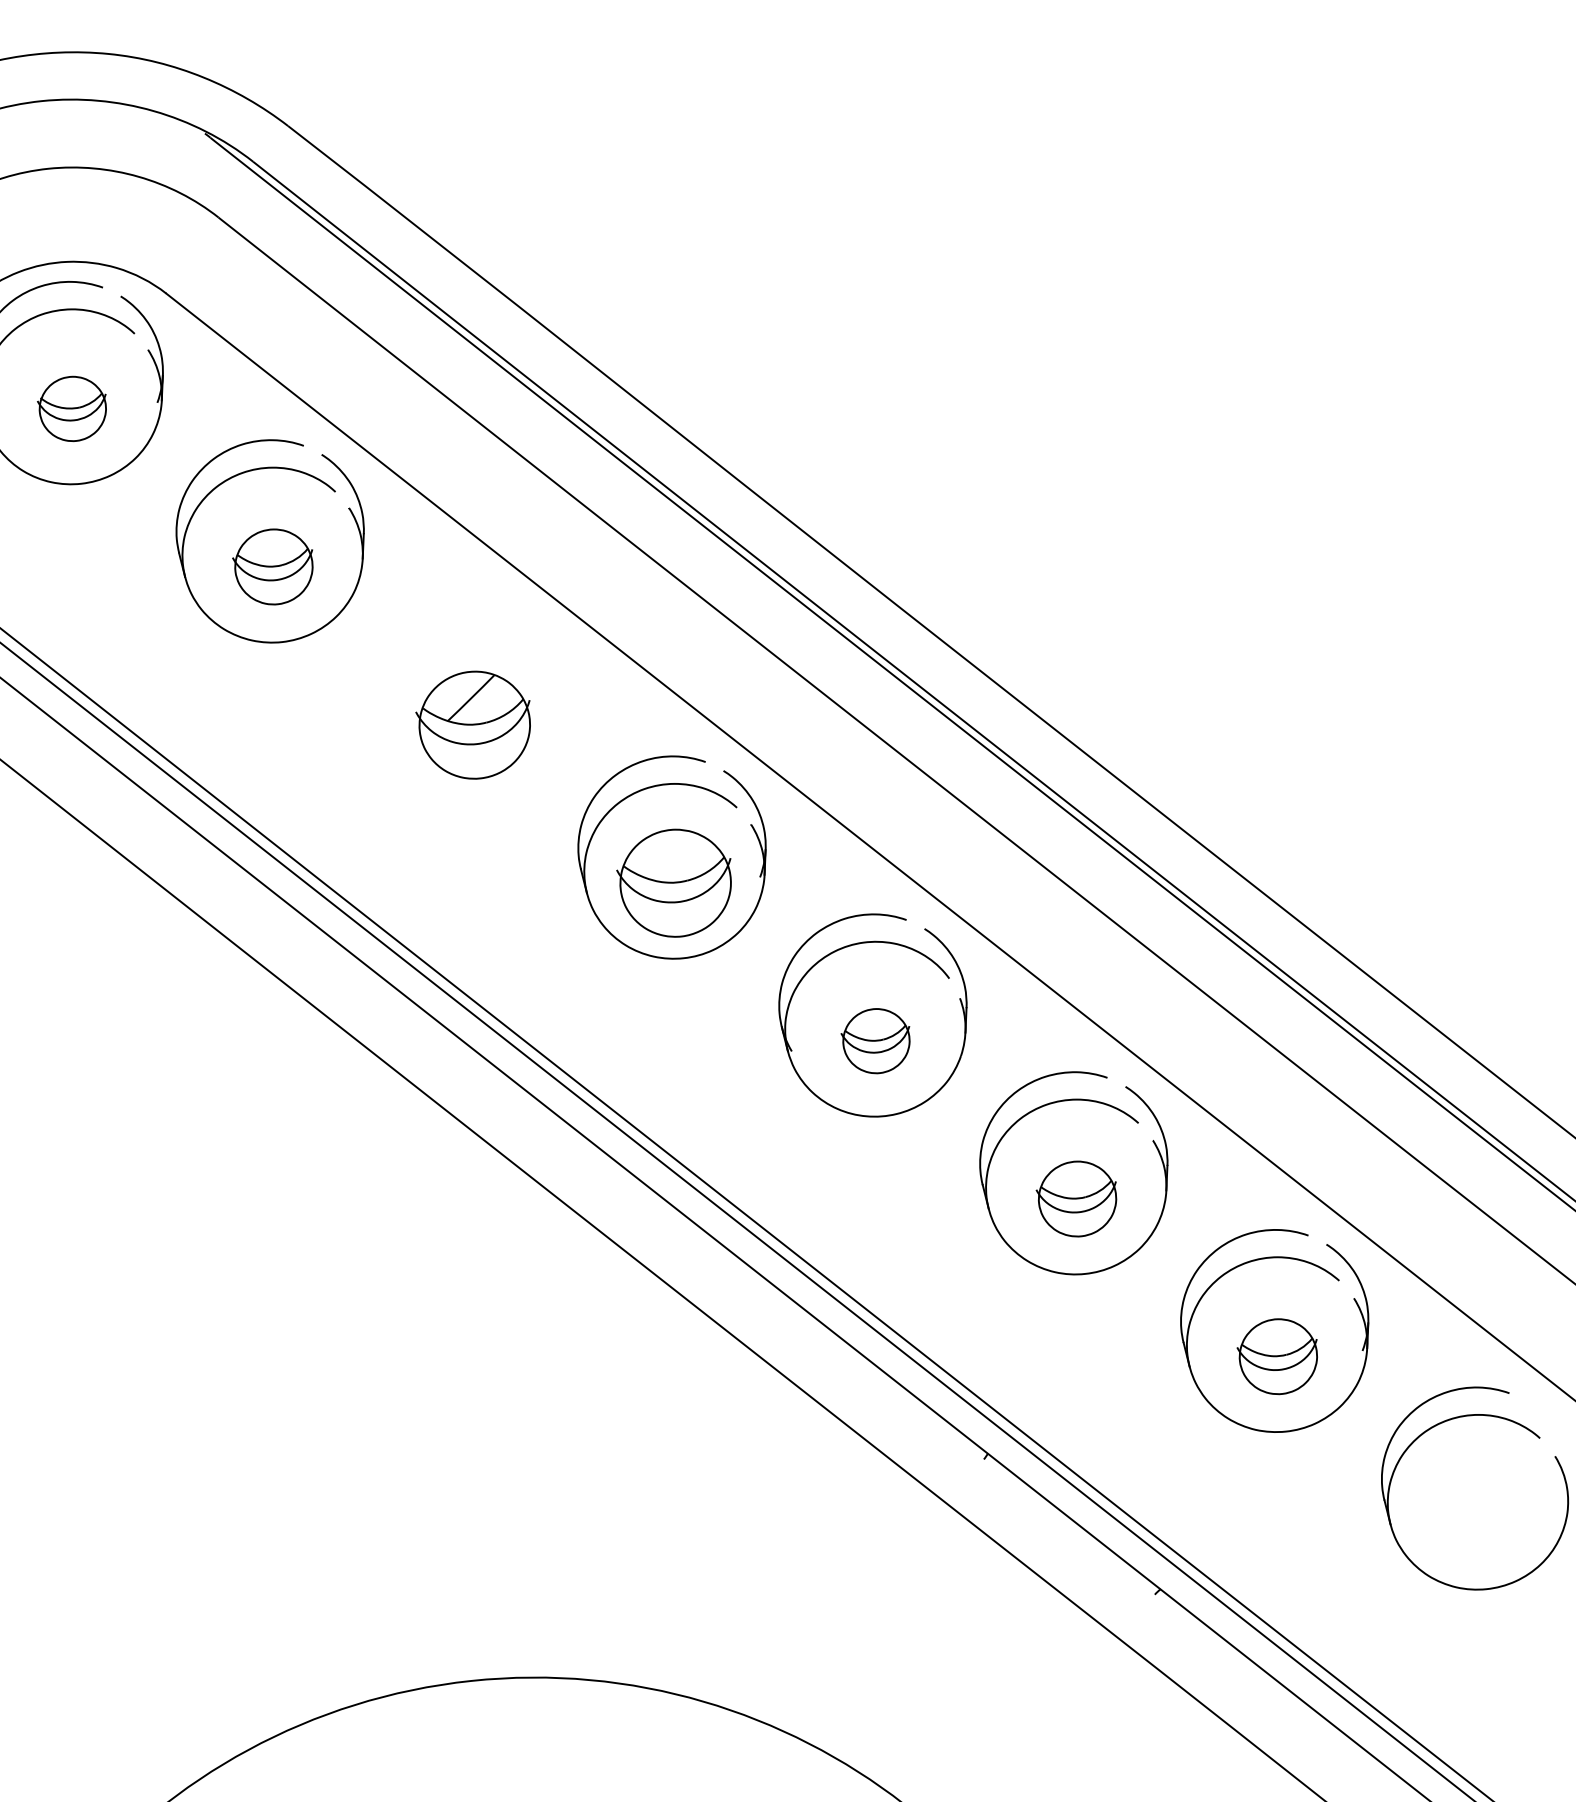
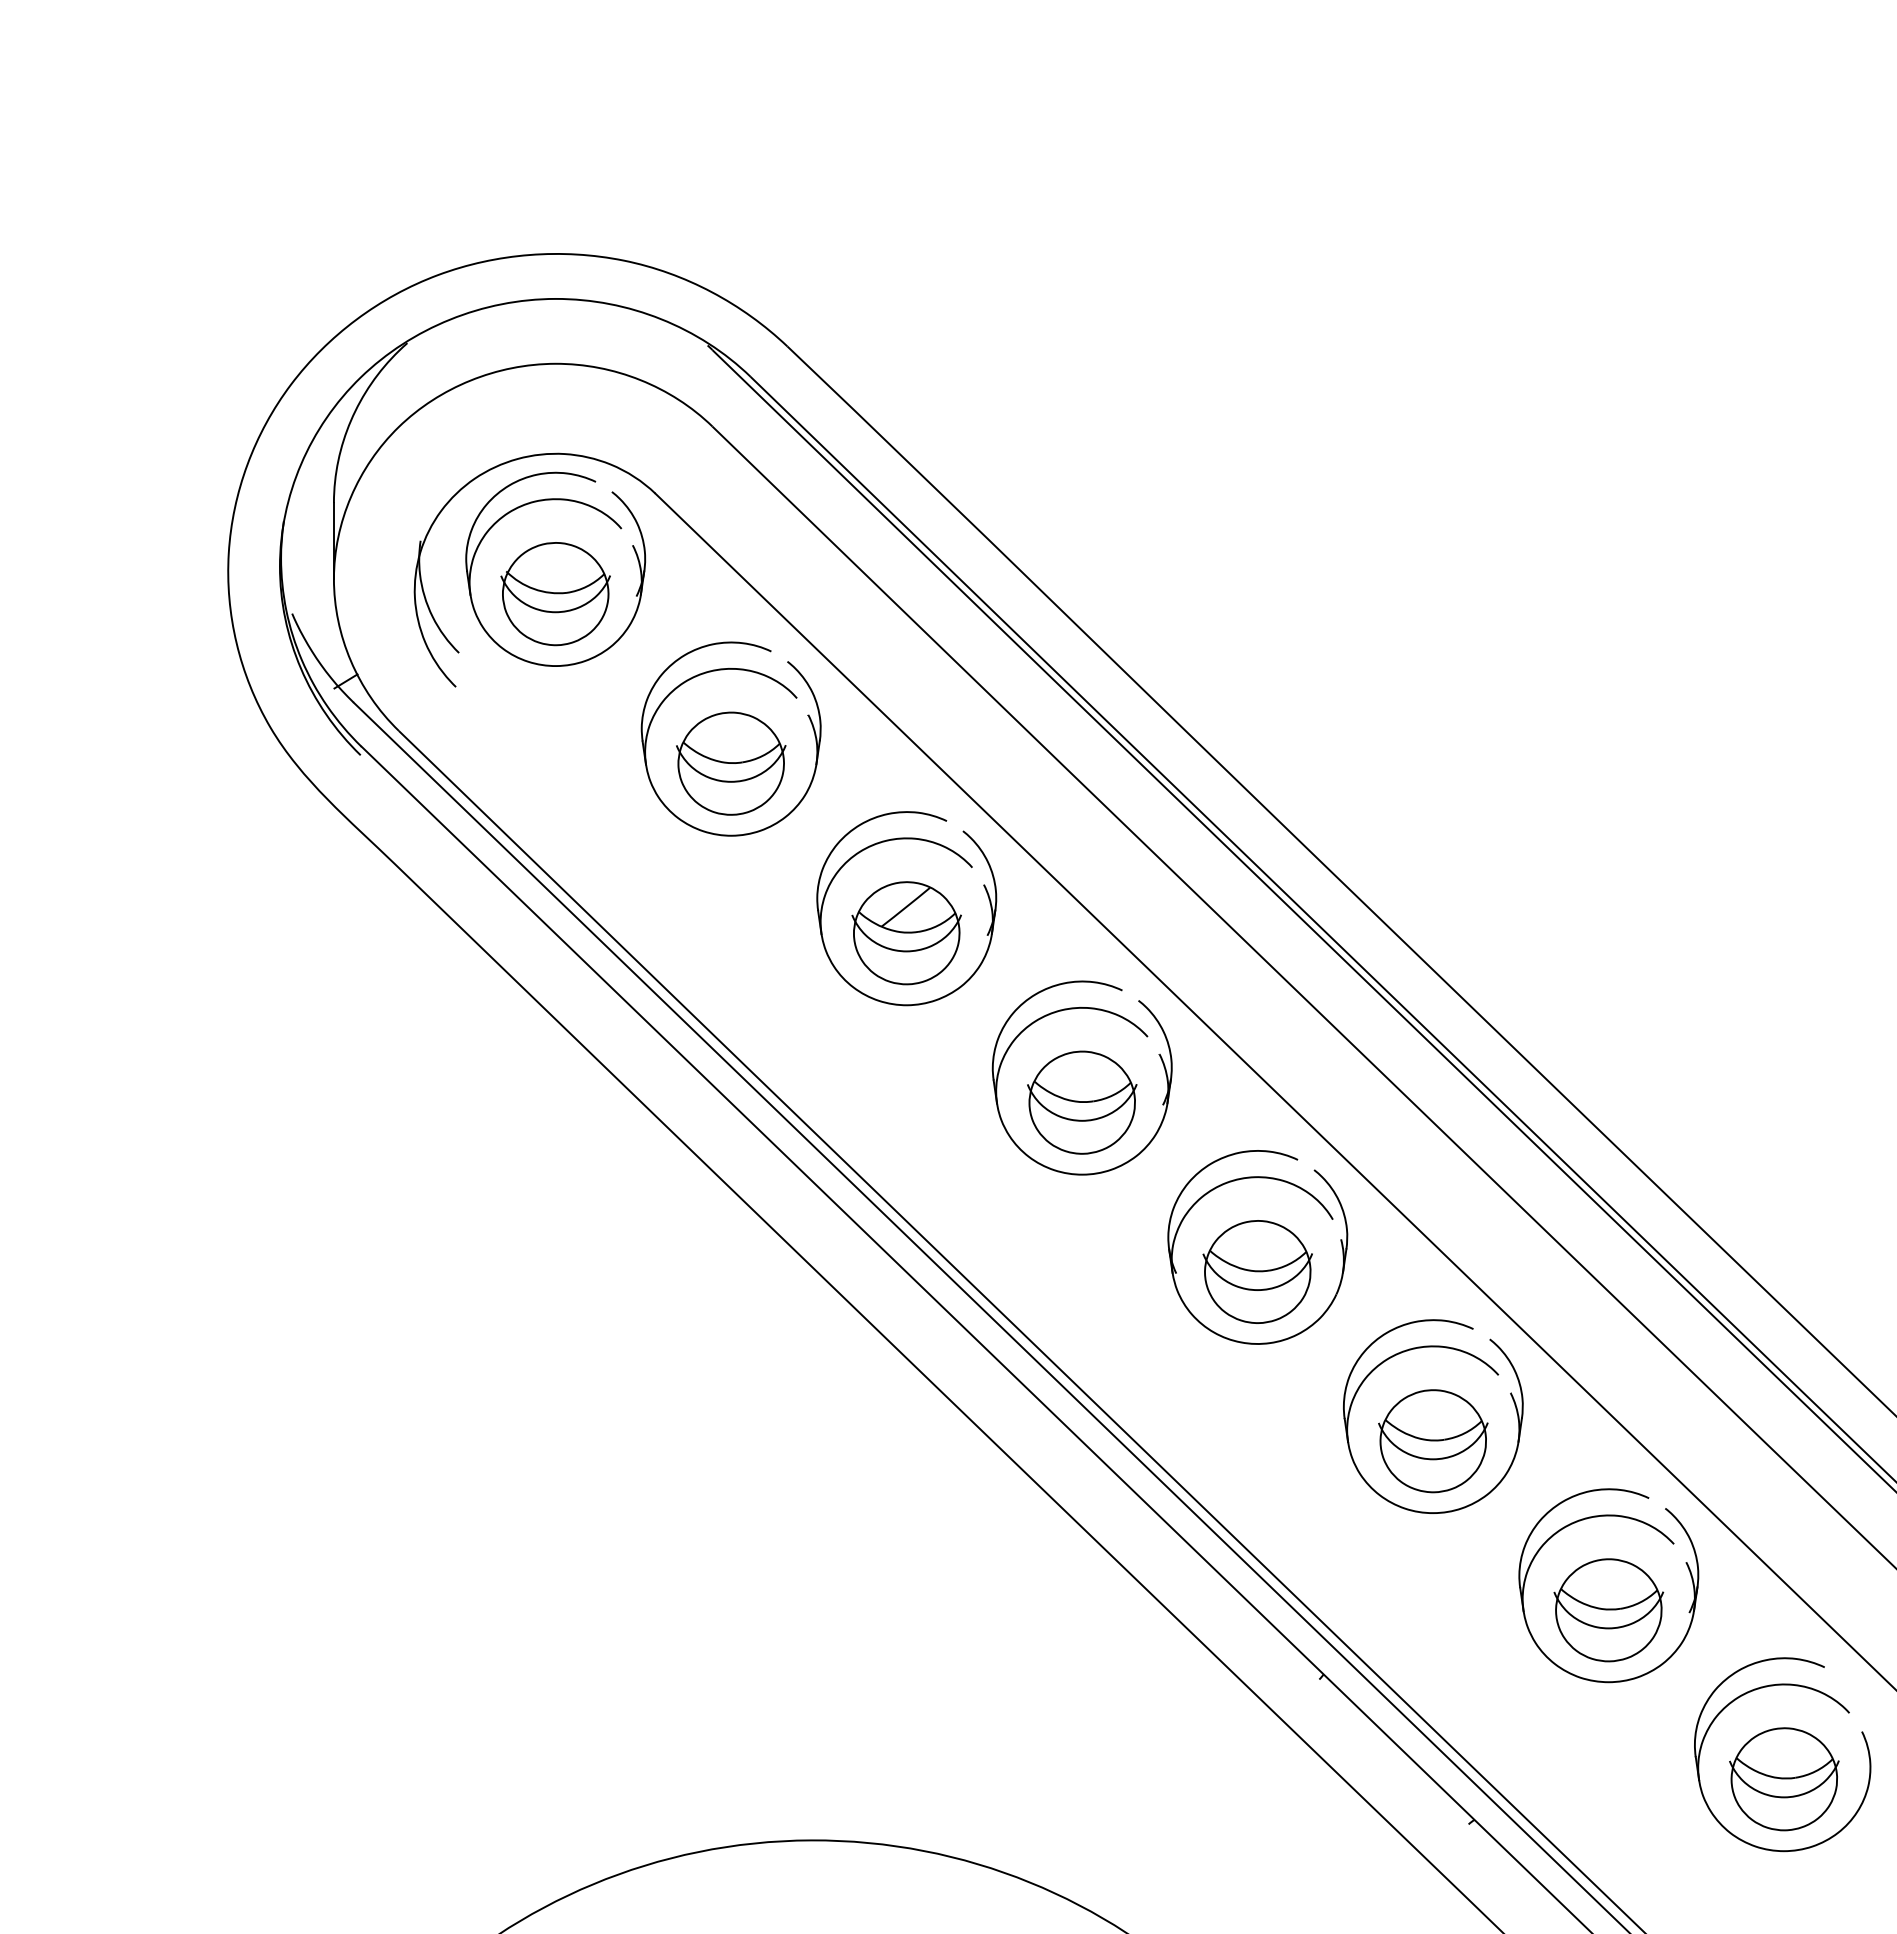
part: (72, 409) -> (555, 594), size x1.67
part: (274, 566) -> (731, 763), size x1.43
part: (464, 627) -> (906, 839), added
part: (876, 1040) -> (1257, 1271), size x1.67
part: (1077, 1199) -> (1433, 1441), size x1.43
part: (1278, 1356) -> (1608, 1610), size x1.43
part: (1479, 1514) -> (1784, 1779), added

